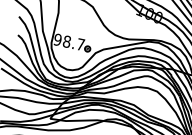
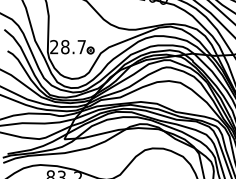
text: (57, 40) -> (54, 47), 98.7 -> 28.7

